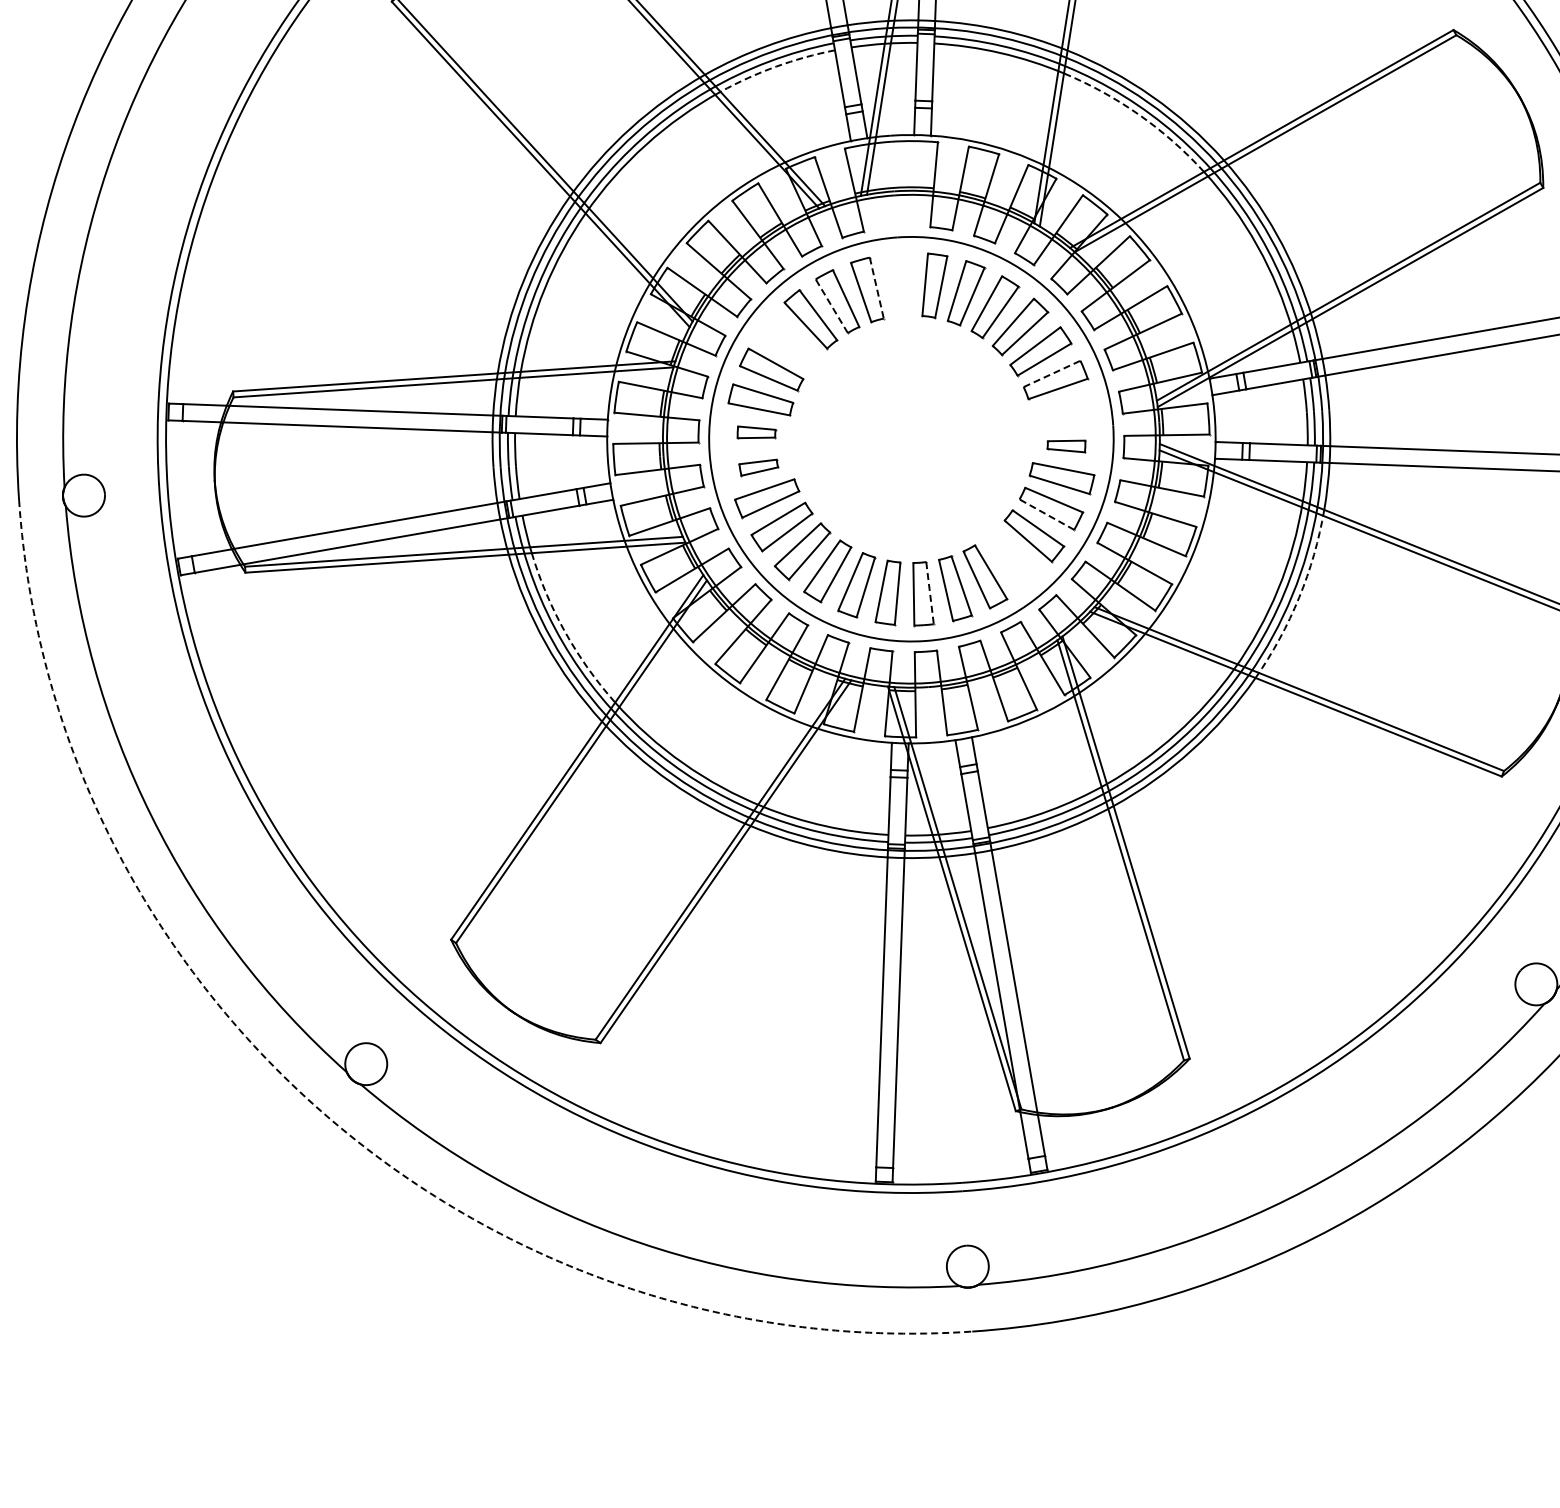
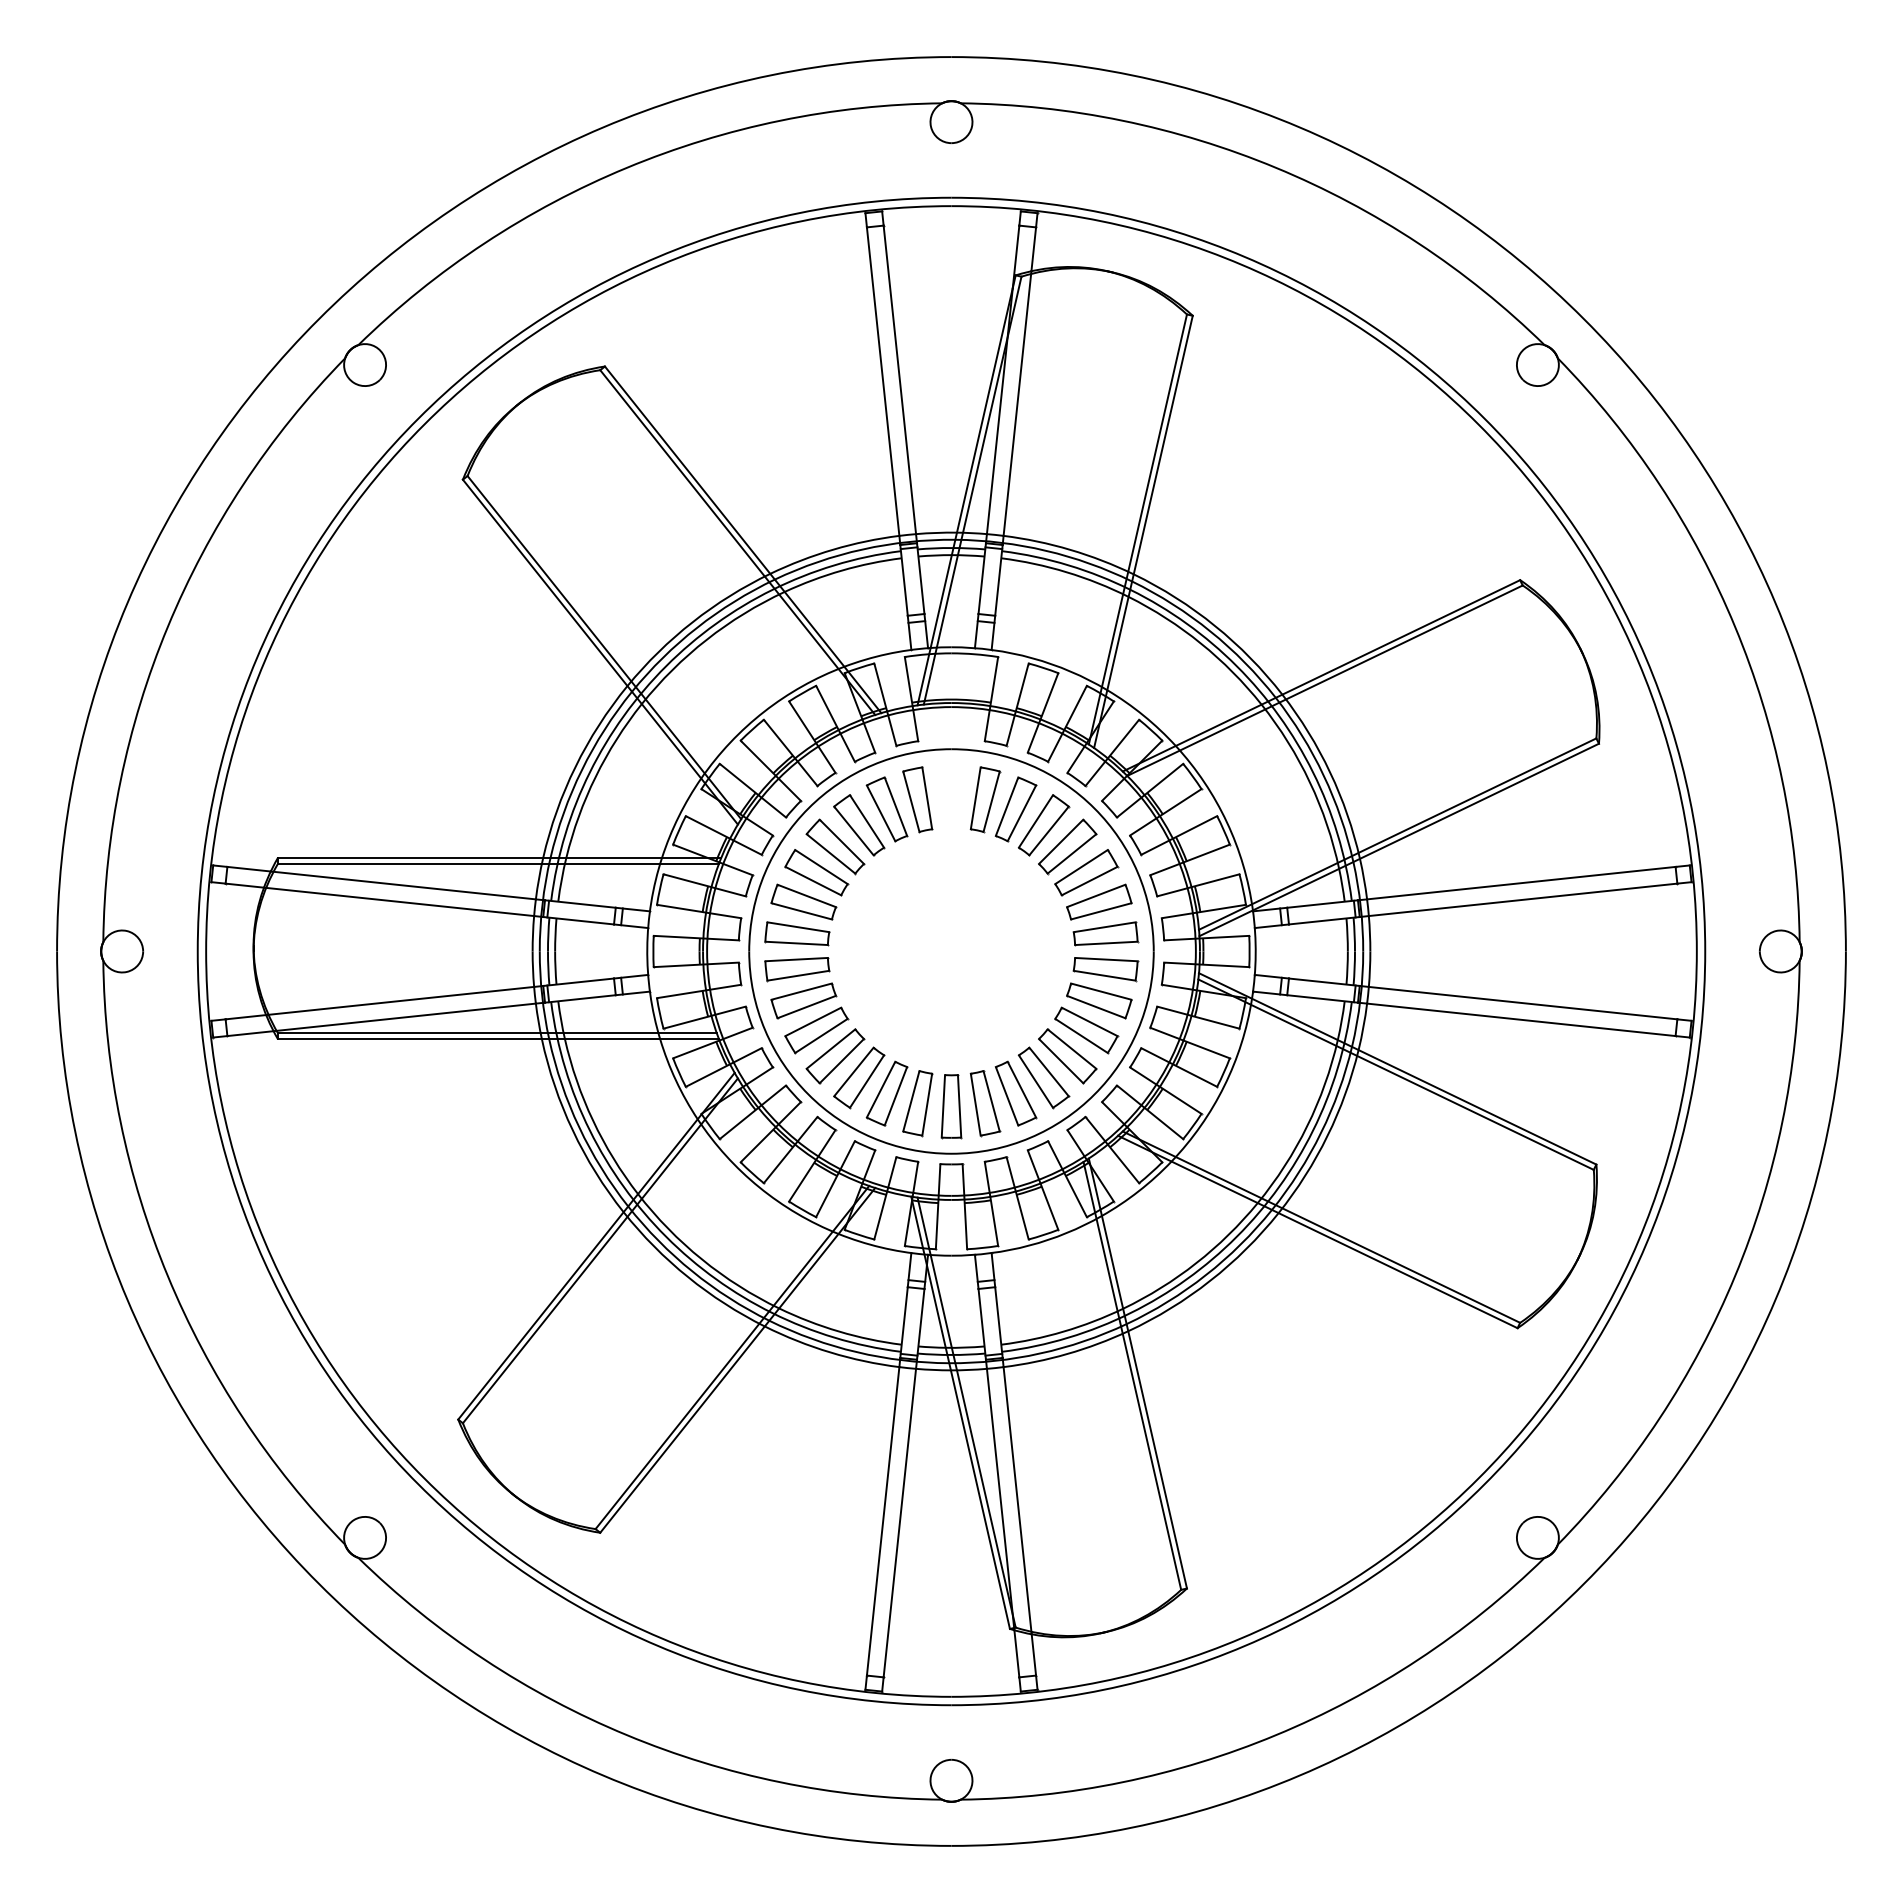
arc: (775, 66) -> (841, 570), dashed -> solid
arc: (1139, 114) -> (1201, 643), dashed -> solid
line: (877, 288) -> (927, 798), dashed -> solid
line: (831, 305) -> (880, 812), dashed -> solid
part: (788, 342) -> (835, 846), added
line: (1052, 373) -> (1096, 895), dashed -> solid
part: (1063, 410) -> (1105, 933), added
part: (756, 431) -> (797, 933), size x1.67
part: (1066, 446) -> (1105, 969), size x1.67
part: (759, 467) -> (797, 969), size x1.67
line: (1046, 514) -> (1081, 1035), dashed -> solid
part: (1011, 558) -> (1043, 1077), added
line: (929, 593) -> (959, 1106), dashed -> solid
arc: (1299, 597) -> (1327, 1135), dashed -> solid
arc: (565, 632) -> (593, 1120), dashed -> solid
arc: (323, 1112) -> (319, 1583), dashed -> solid

